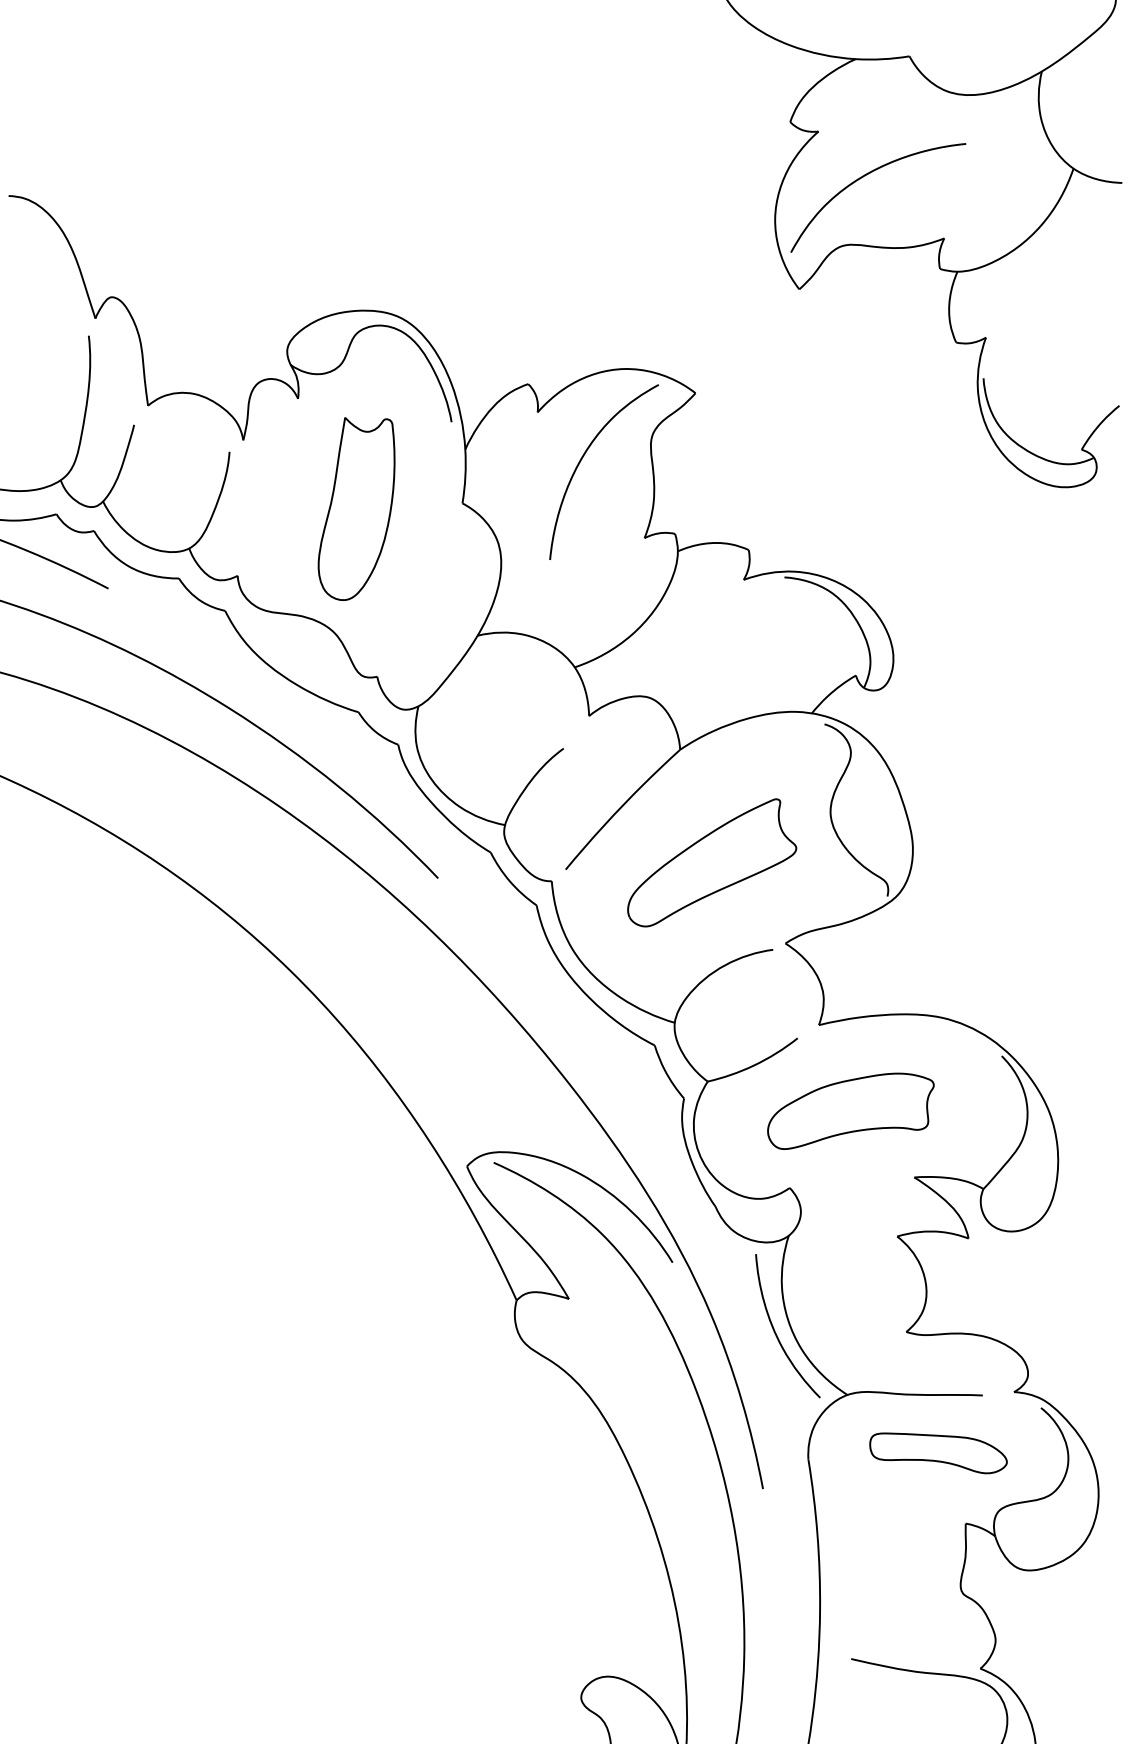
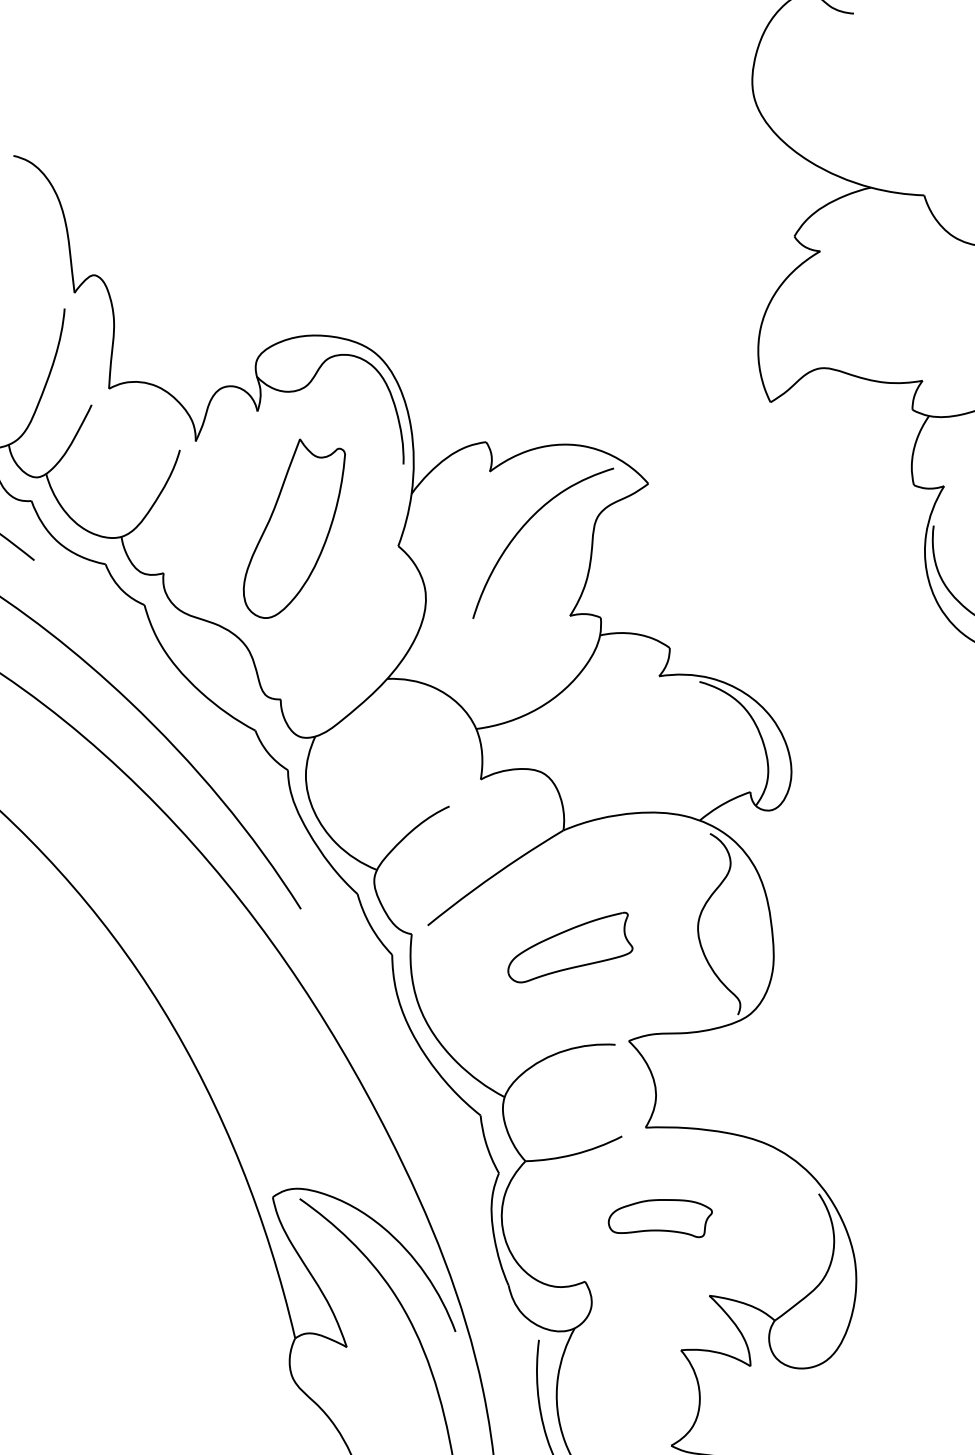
curve: (865, 176) -> (857, 304), removed
part: (712, 862) -> (573, 947), size x0.7
part: (850, 1110) -> (659, 1217), size x0.6

